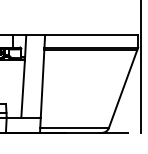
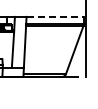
line: (91, 34) -> (55, 16), solid -> dashed

